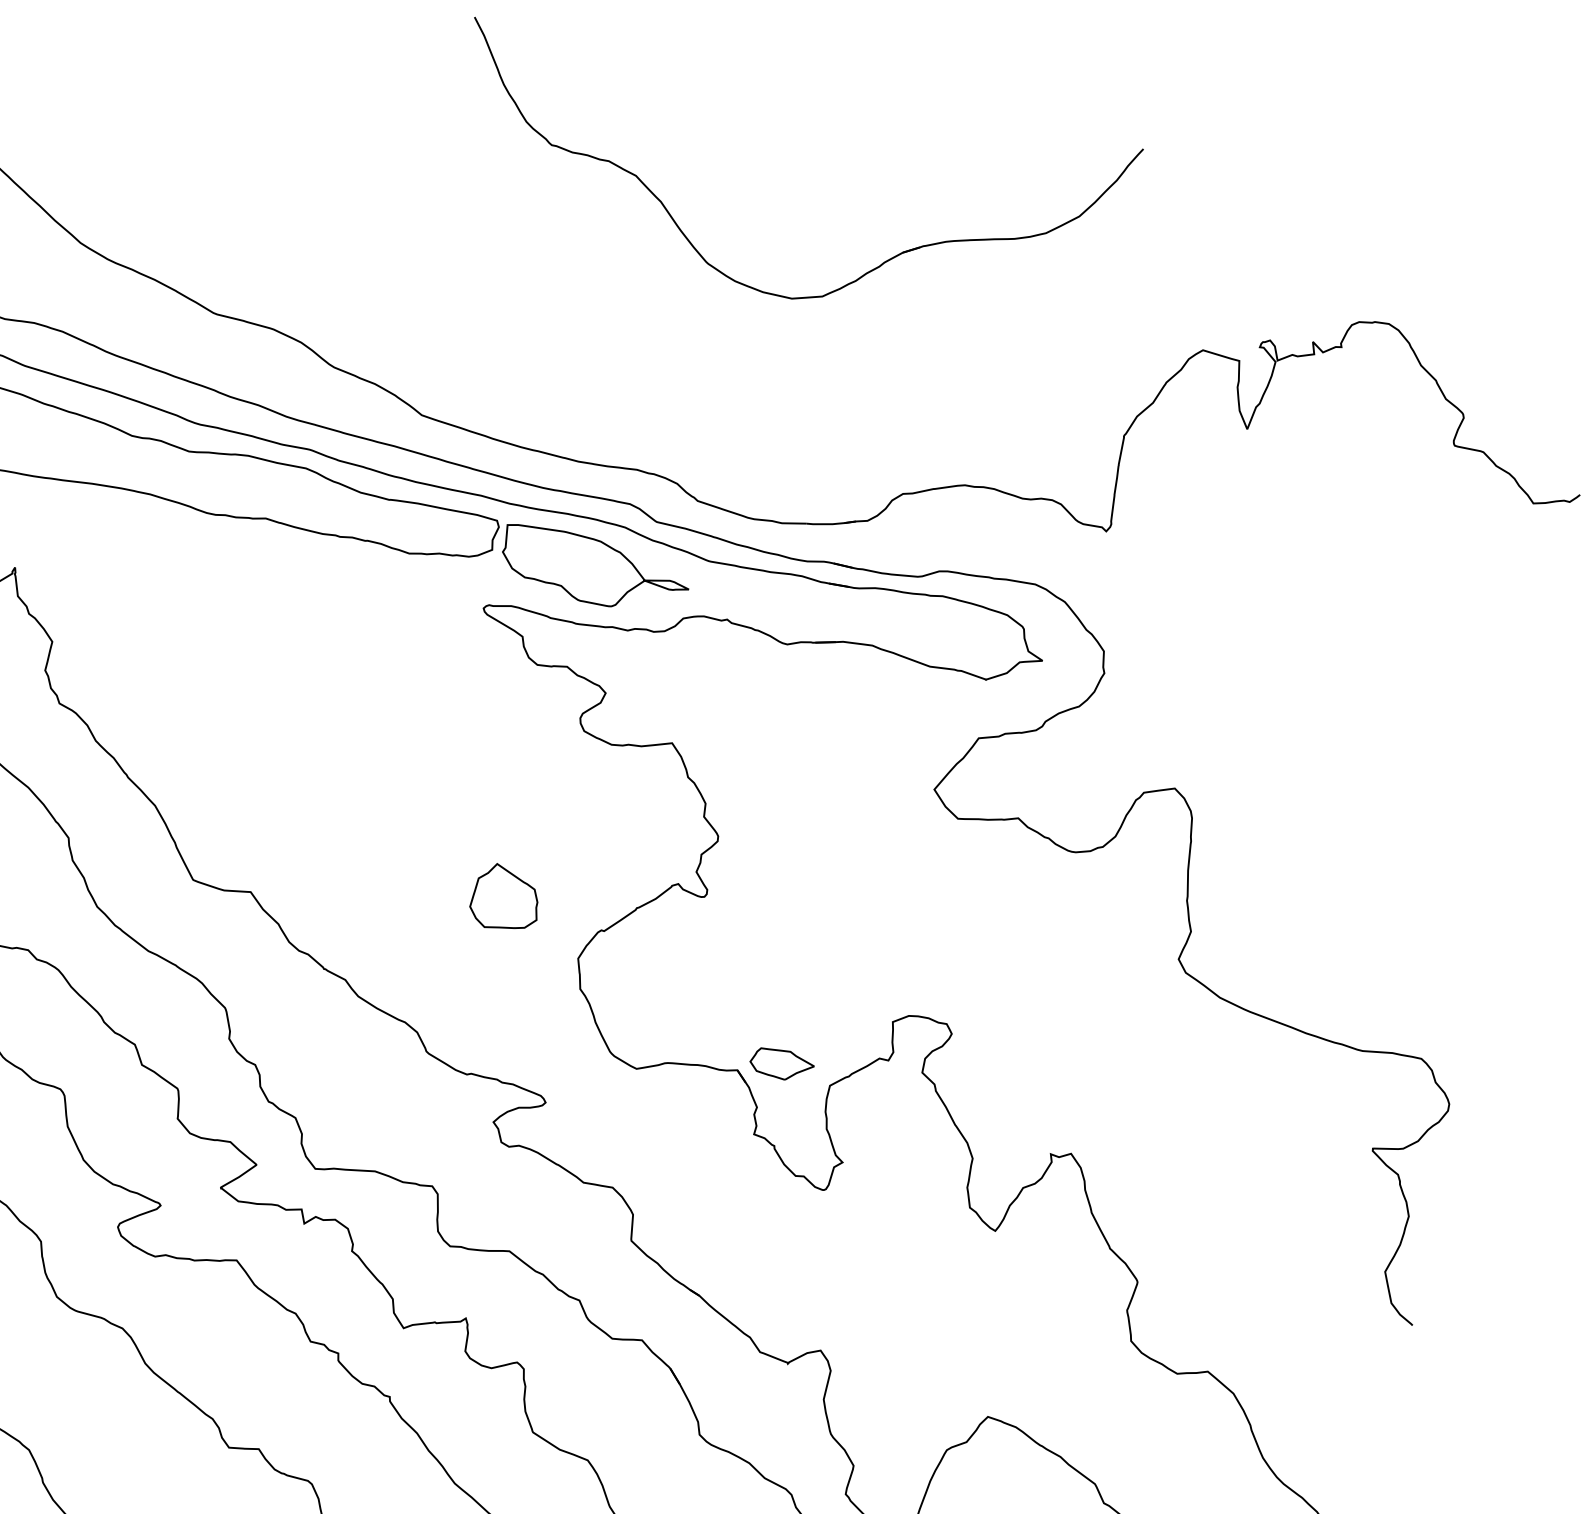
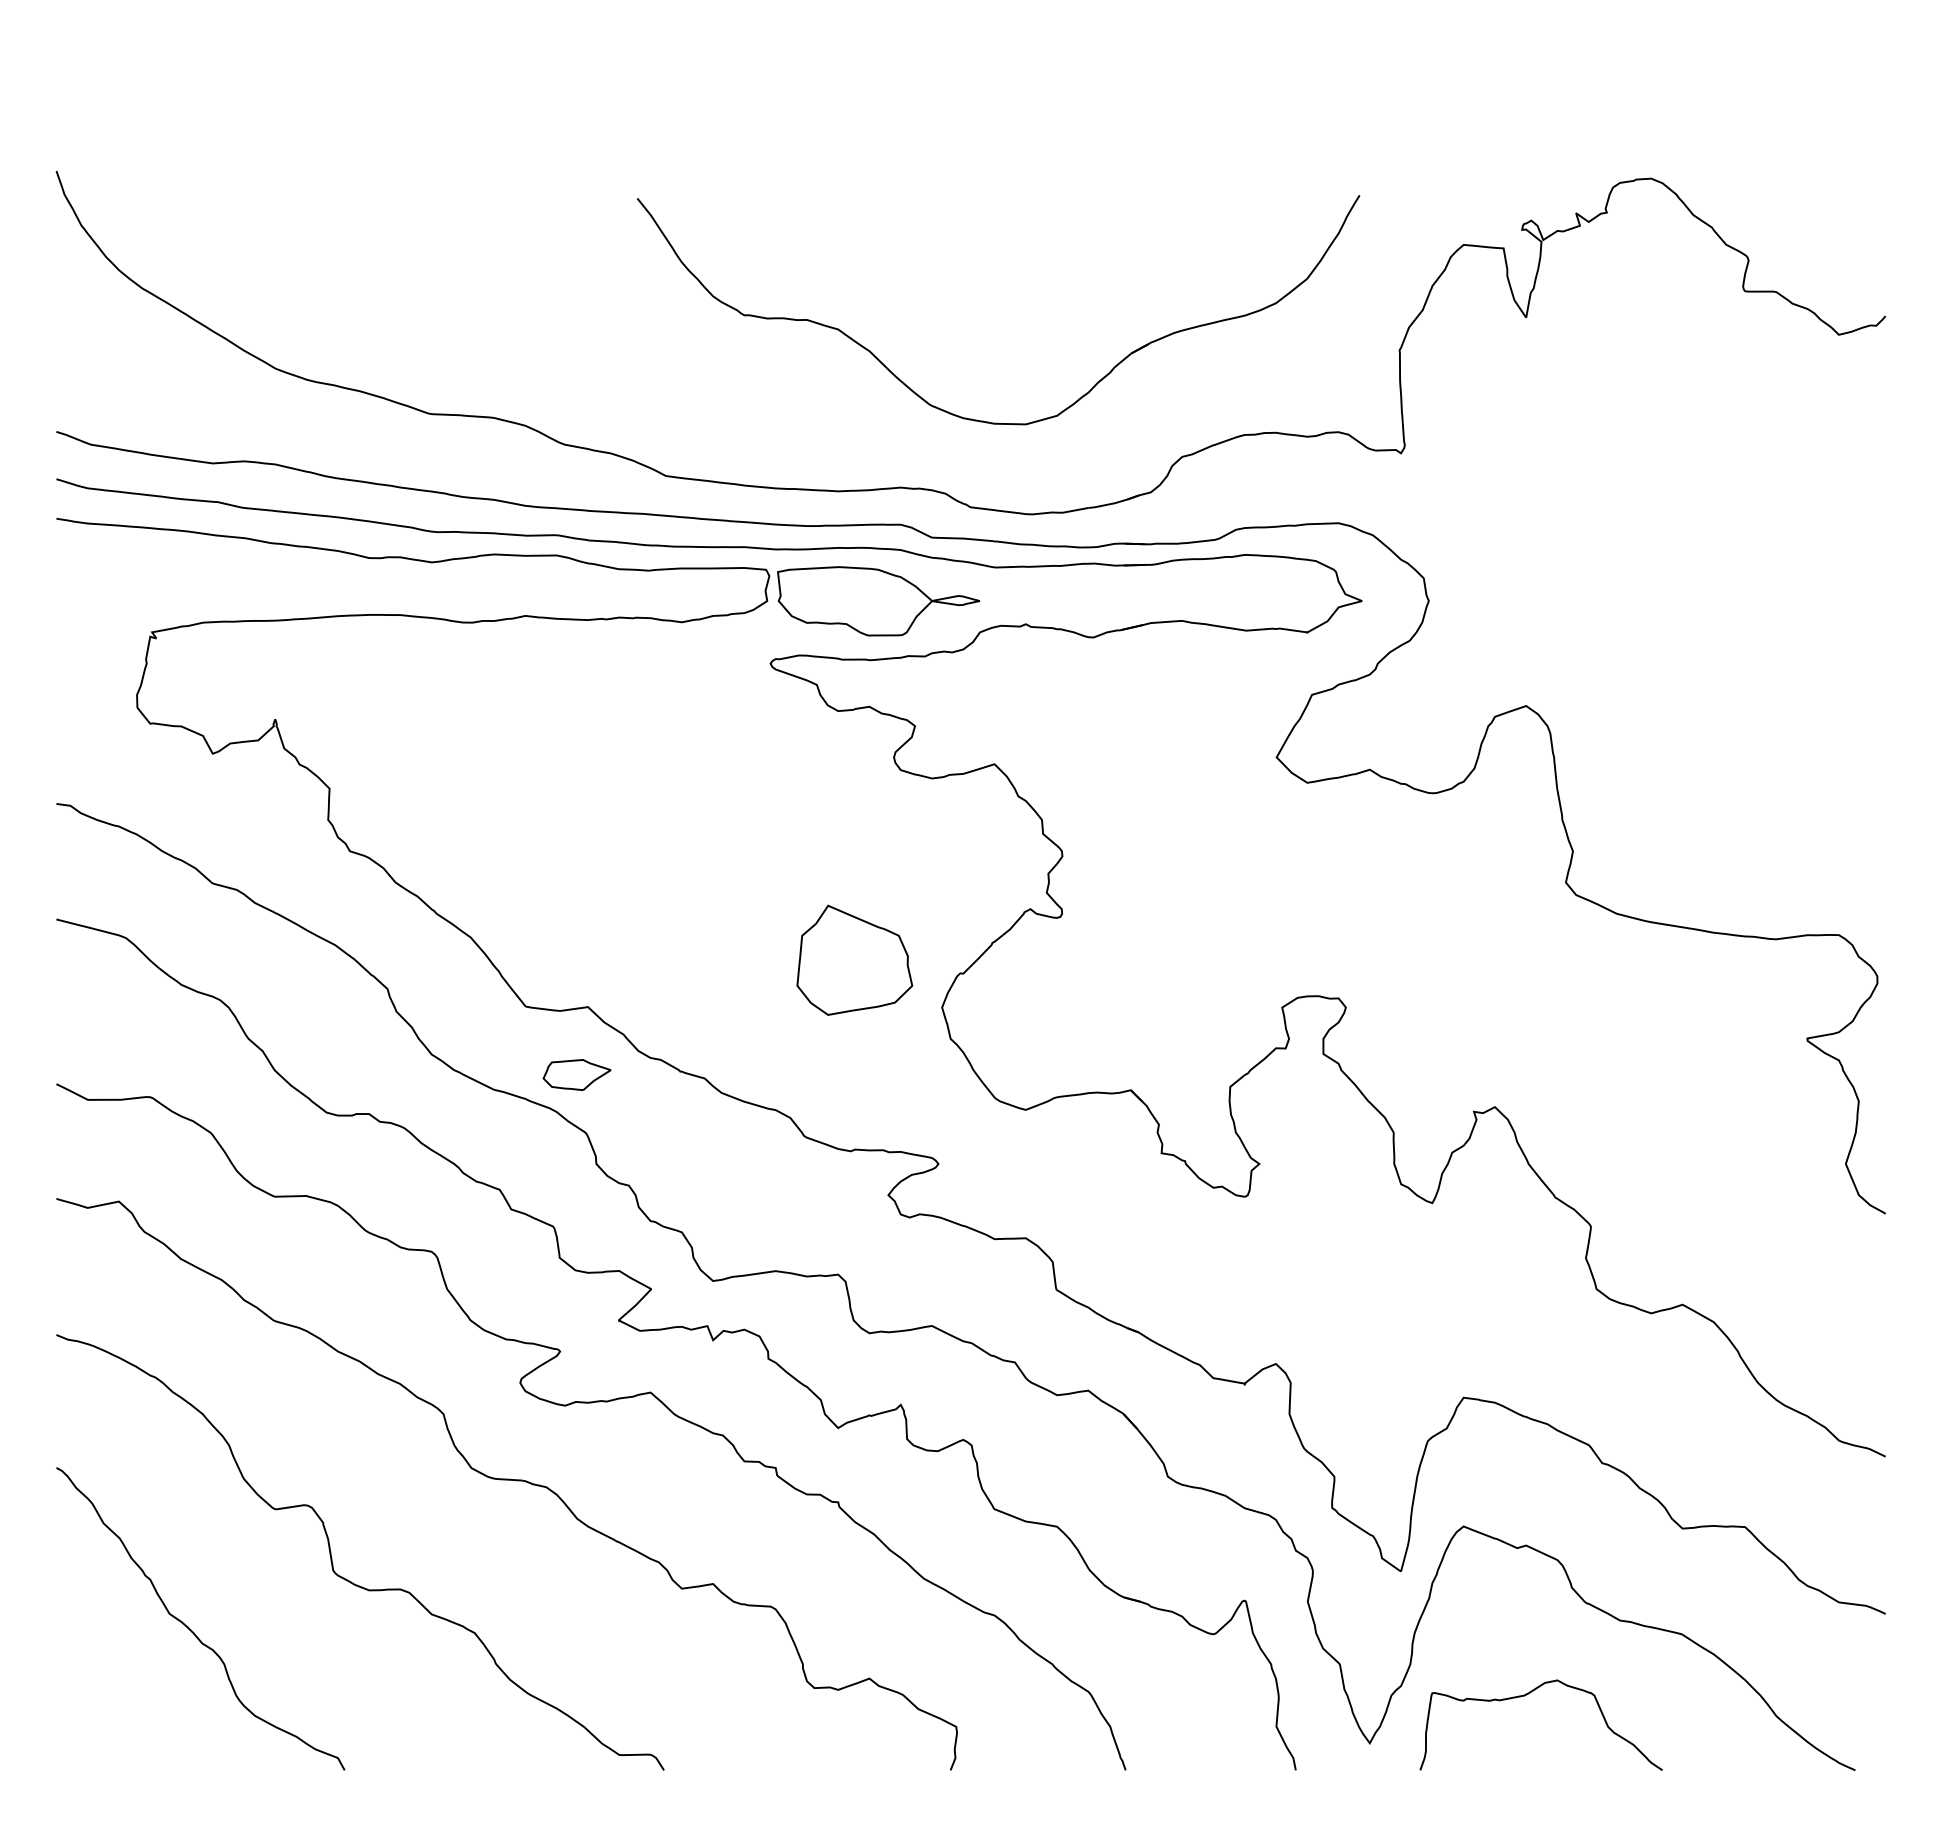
part: (748, 285) -> (977, 419), moved
part: (505, 898) -> (854, 960), size x1.6
part: (781, 1064) -> (576, 1074), moved

